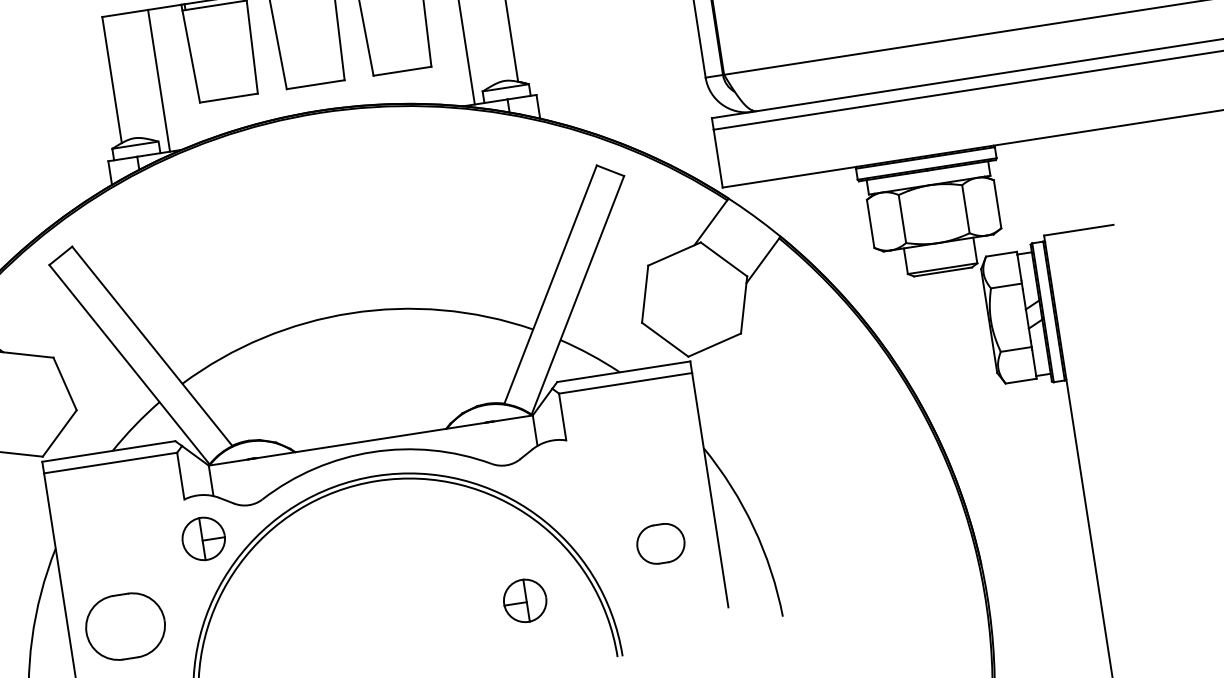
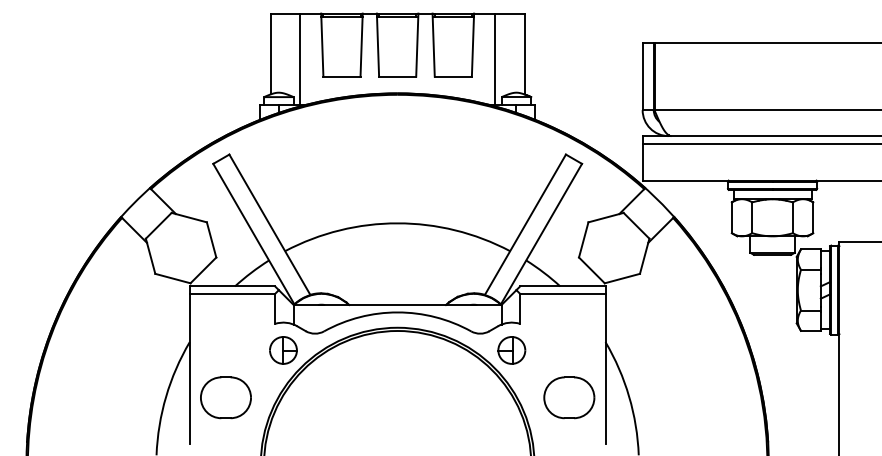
part: (660, 543) -> (569, 397), size x1.67
part: (524, 601) -> (511, 350), moved

